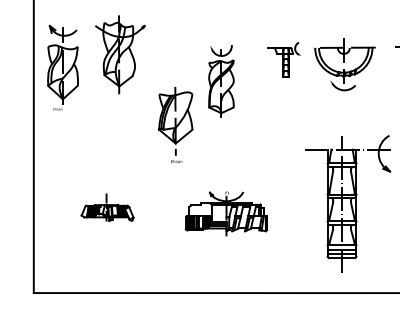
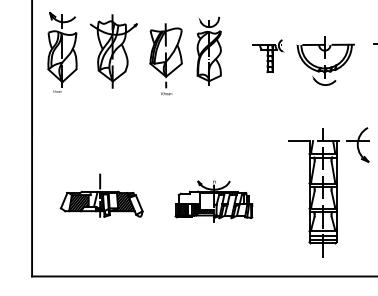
part: (62, 67) -> (62, 52), moved
part: (221, 81) -> (209, 51), moved
part: (175, 124) -> (165, 58), moved
part: (107, 207) -> (101, 195), size x1.67

